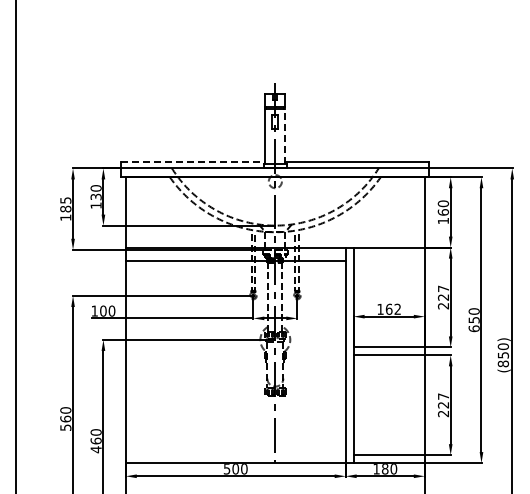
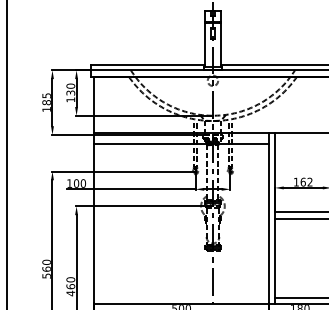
line: (285, 136) -> (221, 45), dashed -> solid
line: (193, 161) -> (148, 64), dashed -> solid

